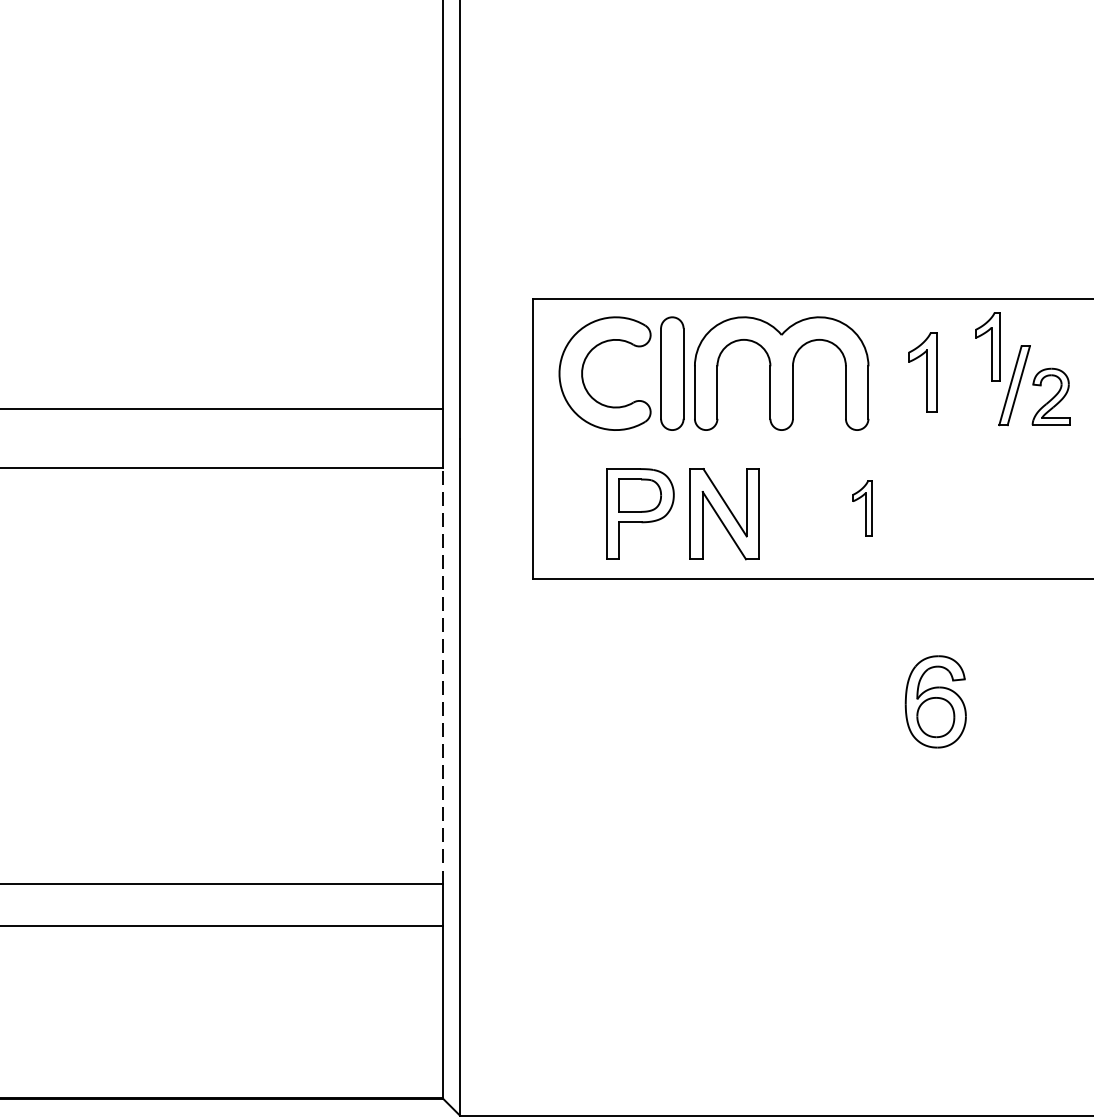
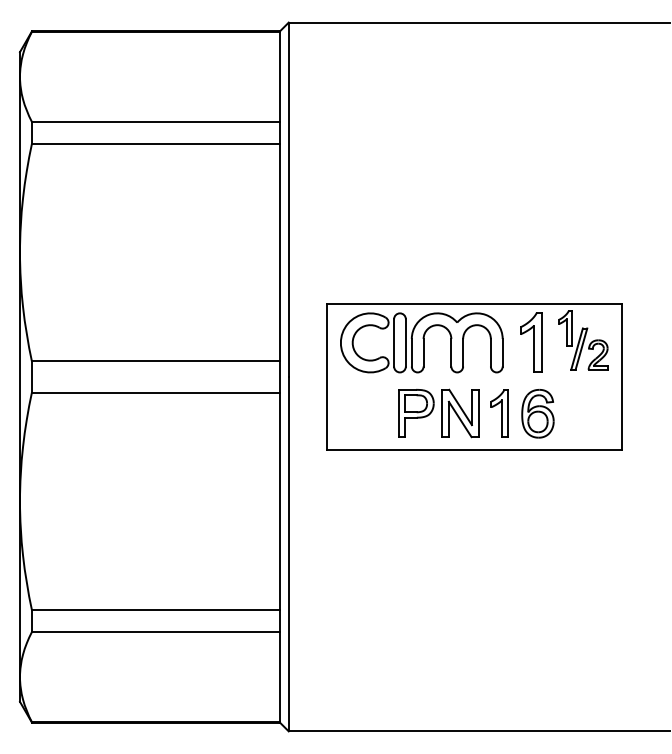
part: (923, 372) -> (531, 342), size x1.43
part: (862, 508) -> (499, 413), size x1.67
part: (682, 514) -> (438, 413), moved
line: (442, 676) -> (279, 501), dashed -> solid
part: (934, 701) -> (537, 413), moved

